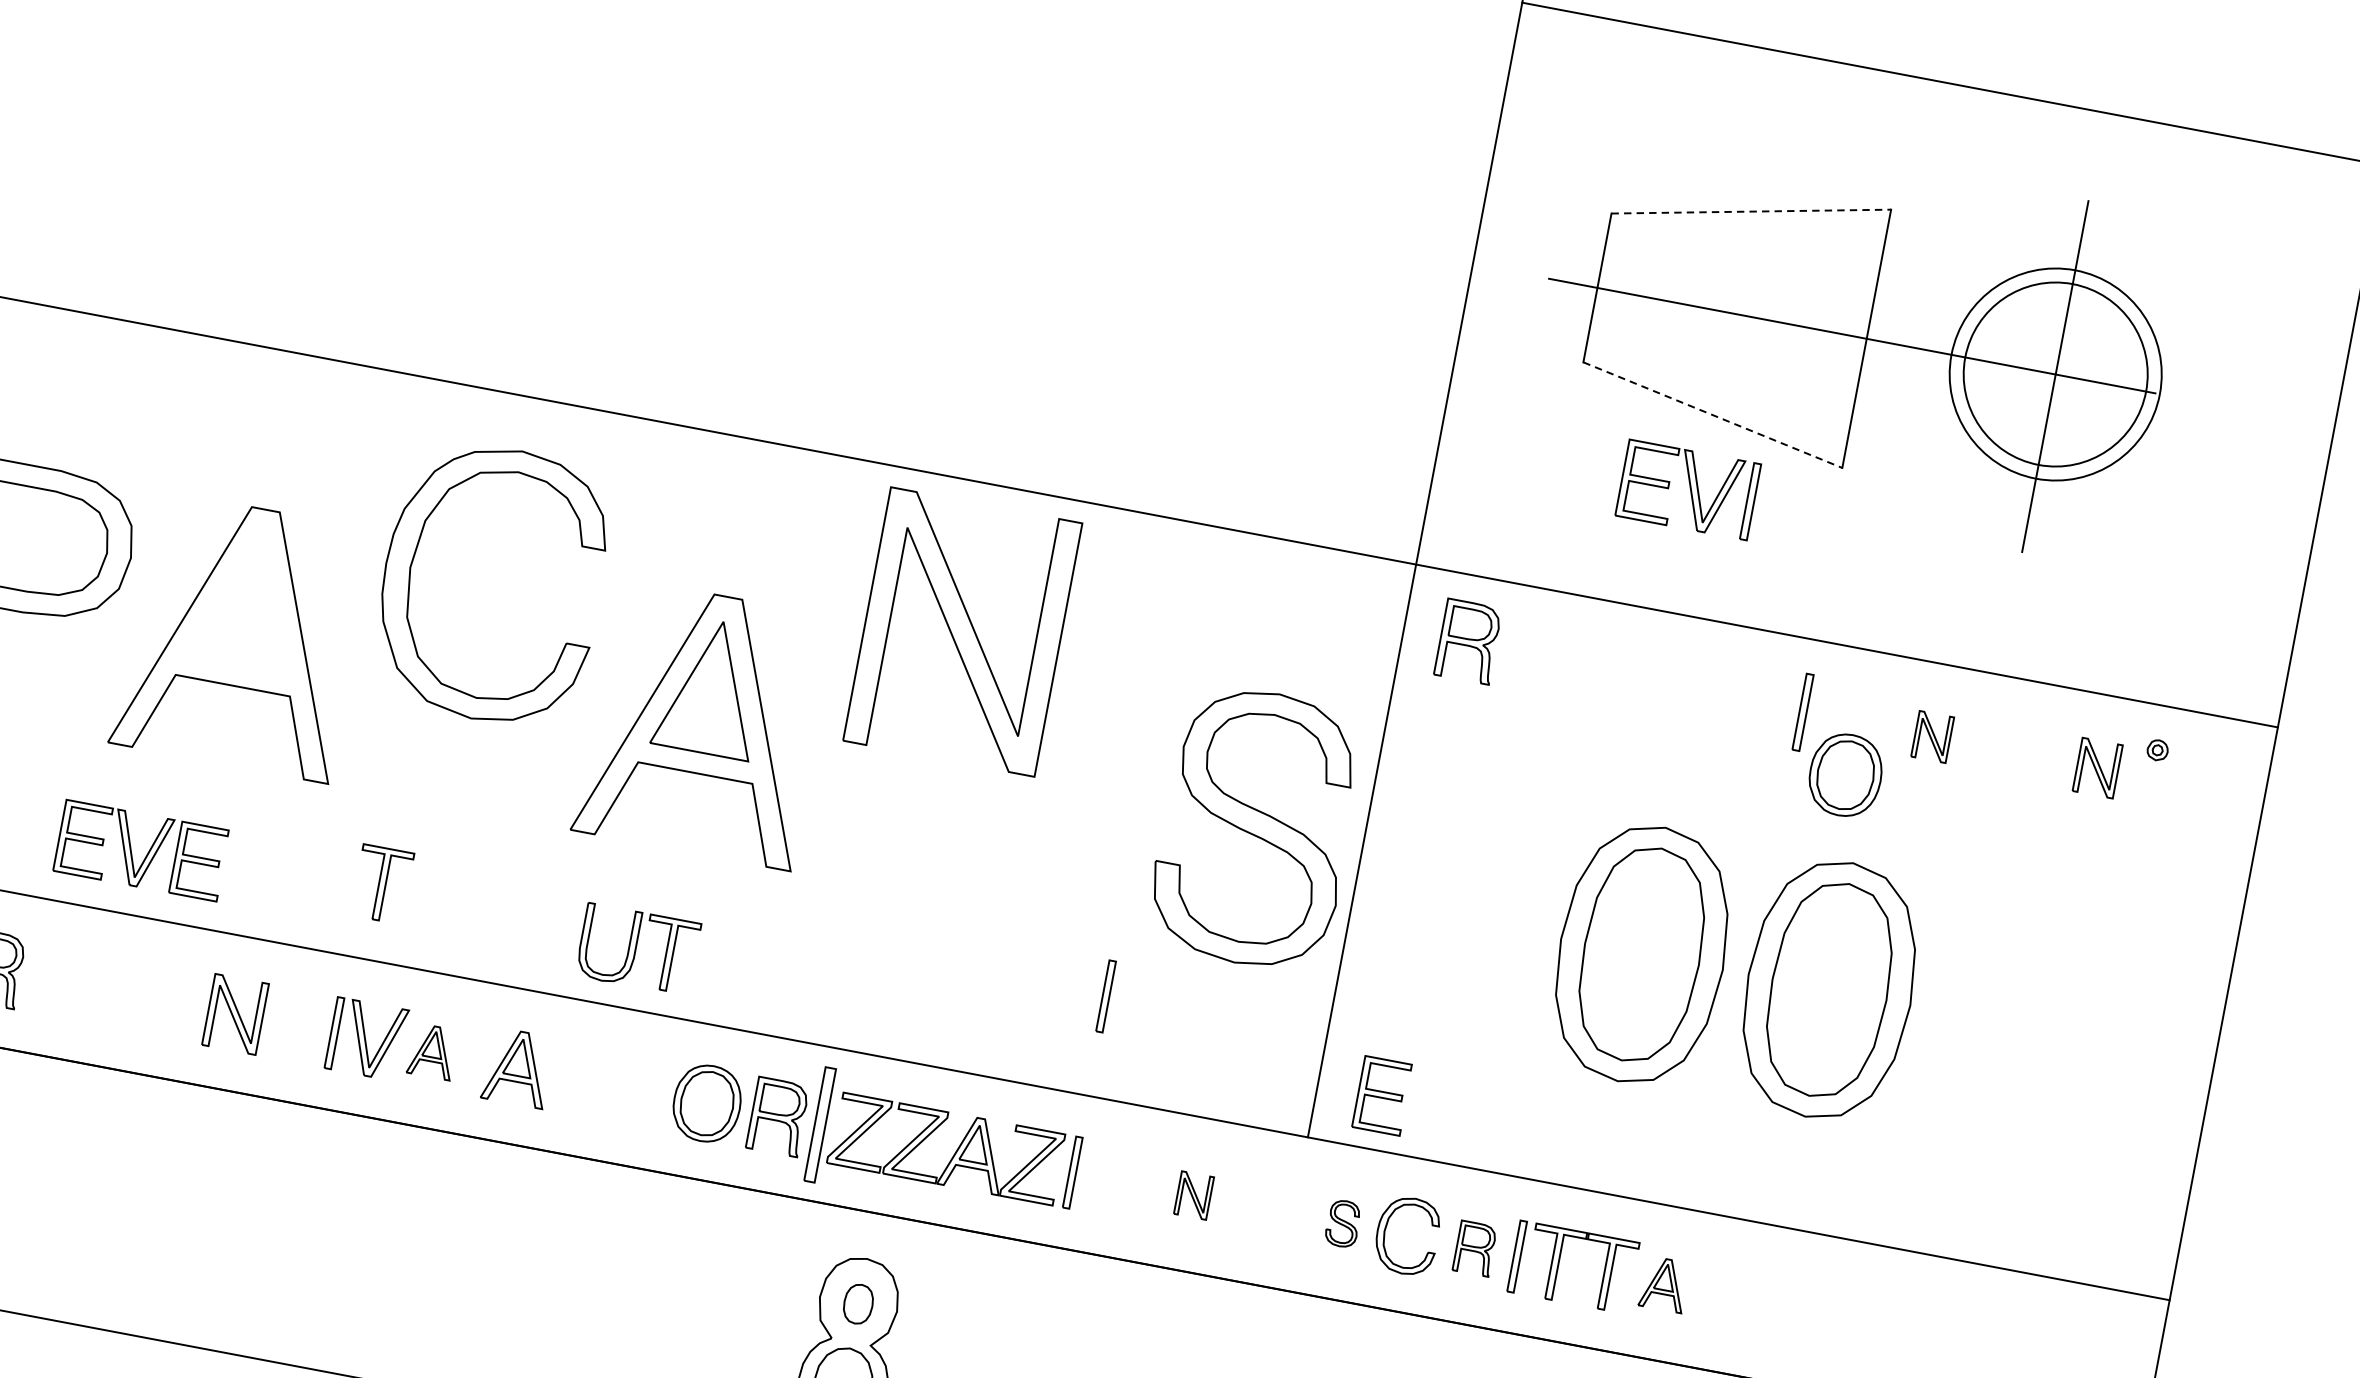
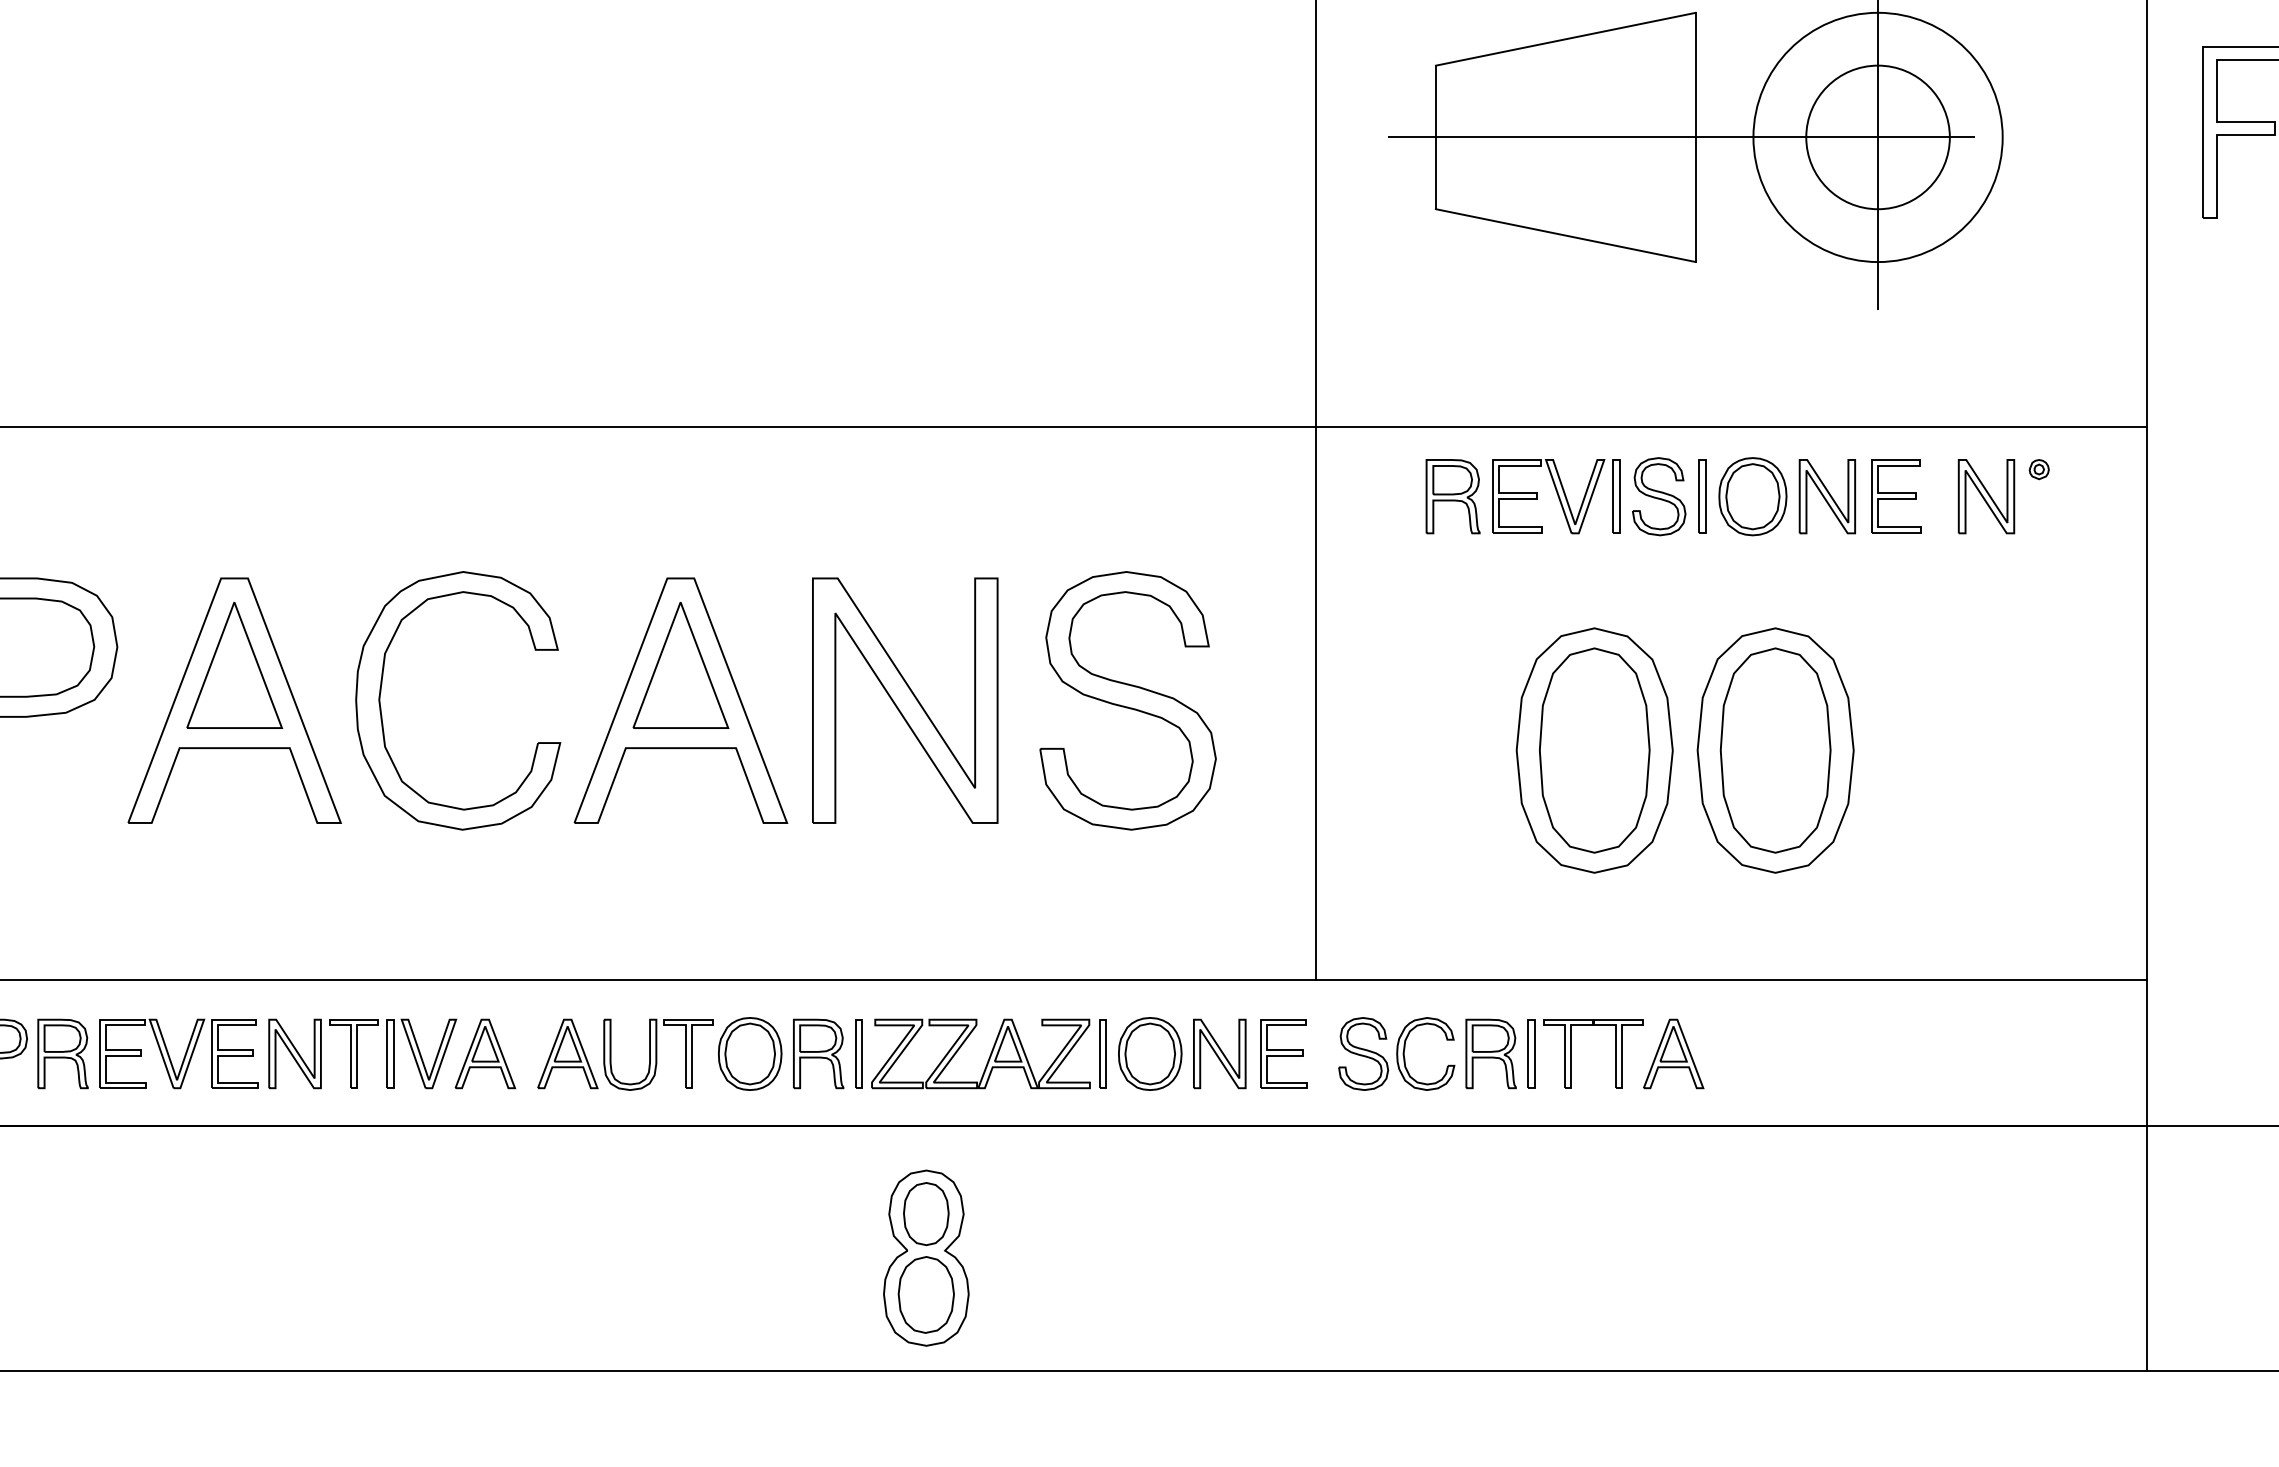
line: (1750, 211) -> (1565, 39), dashed -> solid
circle: (2055, 374) -> (1877, 137), size x0.71
circle: (2055, 374) -> (1877, 137), size x1.43
line: (1712, 414) -> (1565, 235), dashed -> solid
part: (1688, 489) -> (1556, 496), moved
part: (411, 575) -> (381, 707), moved
part: (248, 599) -> (234, 665), added
part: (963, 631) -> (905, 700), moved
part: (1467, 641) -> (1452, 496), moved
part: (1758, 703) -> (1659, 496), added
part: (1931, 736) -> (1826, 496), size x1.67
part: (2004, 750) -> (1896, 496), added
part: (2097, 767) -> (1986, 496), size x1.43
part: (1845, 774) -> (1752, 496), moved
part: (1255, 827) -> (1127, 700), moved
part: (147, 852) -> (184, 1054), moved
part: (381, 883) -> (353, 1053), moved
part: (637, 949) -> (658, 1054), moved
part: (1105, 995) -> (1102, 883), removed
part: (432, 1051) -> (485, 1053), size x1.43
part: (1382, 1095) -> (1283, 1053), moved
part: (819, 1124) -> (858, 1053), size x0.62
part: (1122, 1181) -> (1150, 1053), added
part: (1193, 1195) -> (1219, 1053), size x1.67
part: (1342, 1223) -> (1363, 1053), size x1.67
part: (1474, 1248) -> (1490, 1053), size x1.43
part: (1664, 1283) -> (1673, 1053), size x1.43
part: (858, 1304) -> (926, 1214), size x1.67

